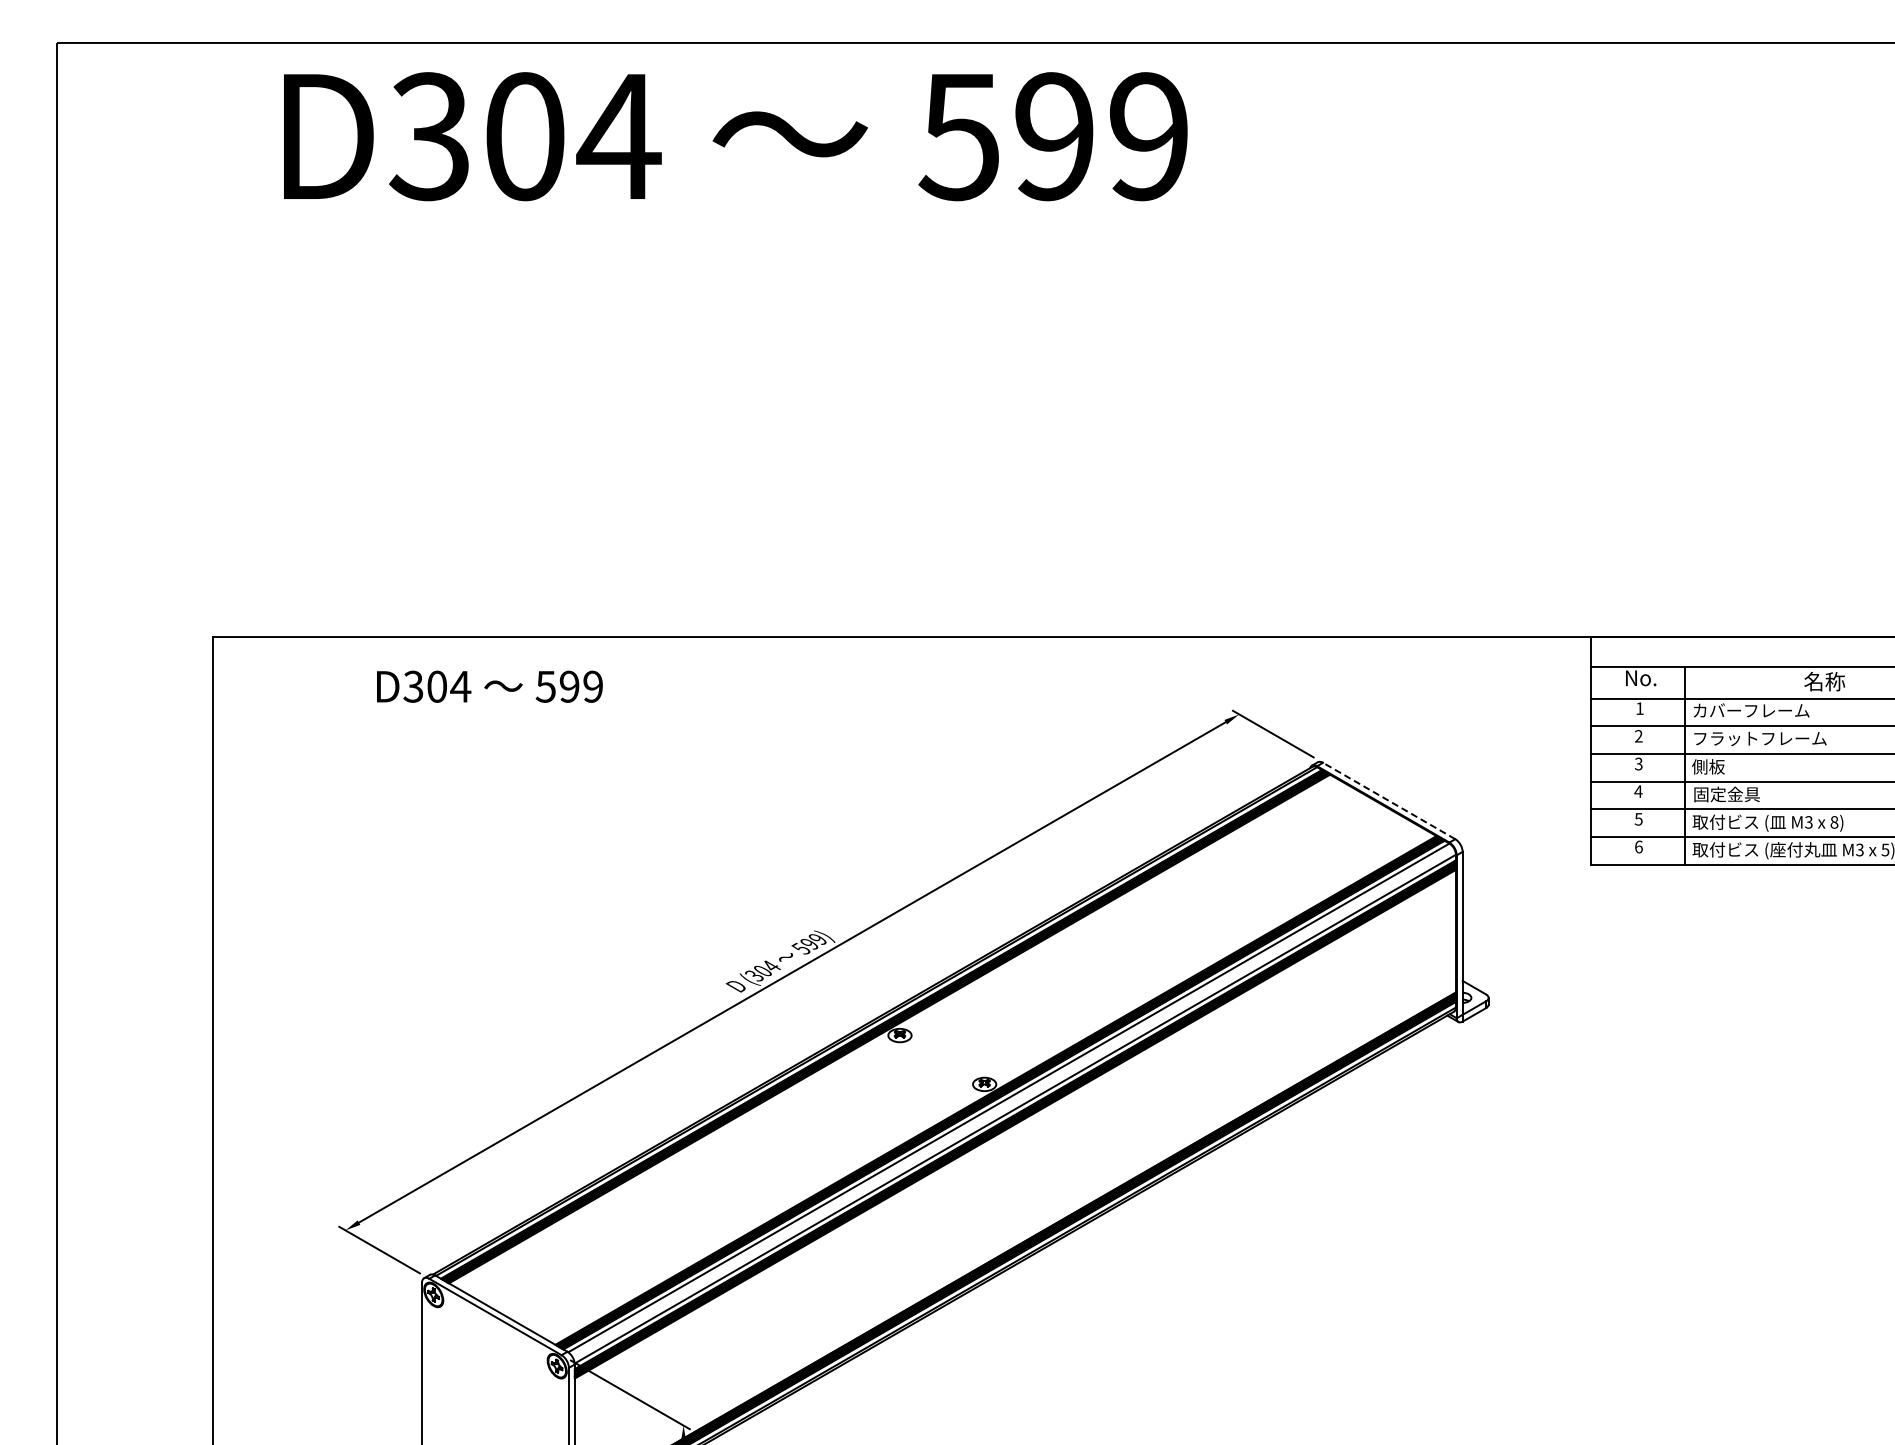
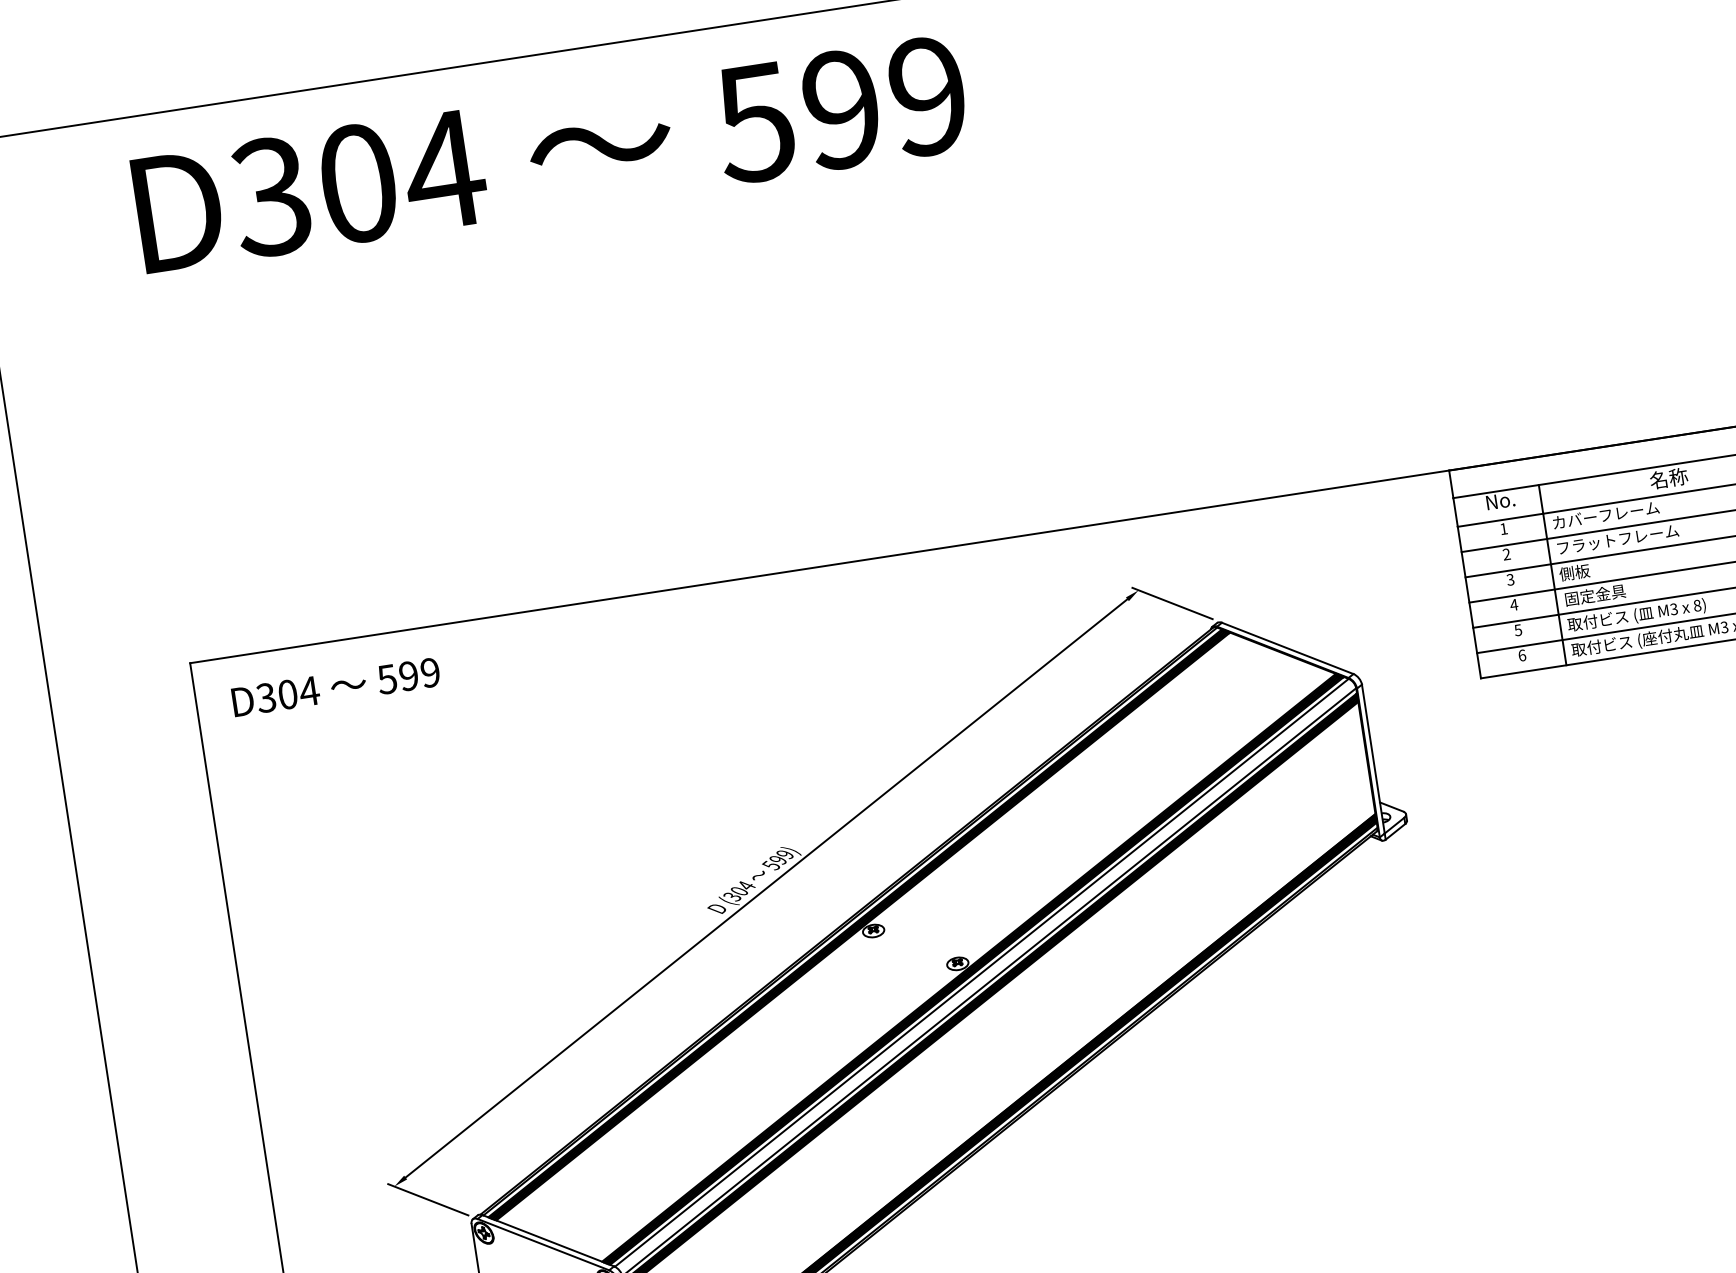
text: (735, 136) -> (550, 154), moved
text: (489, 686) -> (335, 687), moved
line: (1388, 800) -> (1287, 648), dashed -> solid

